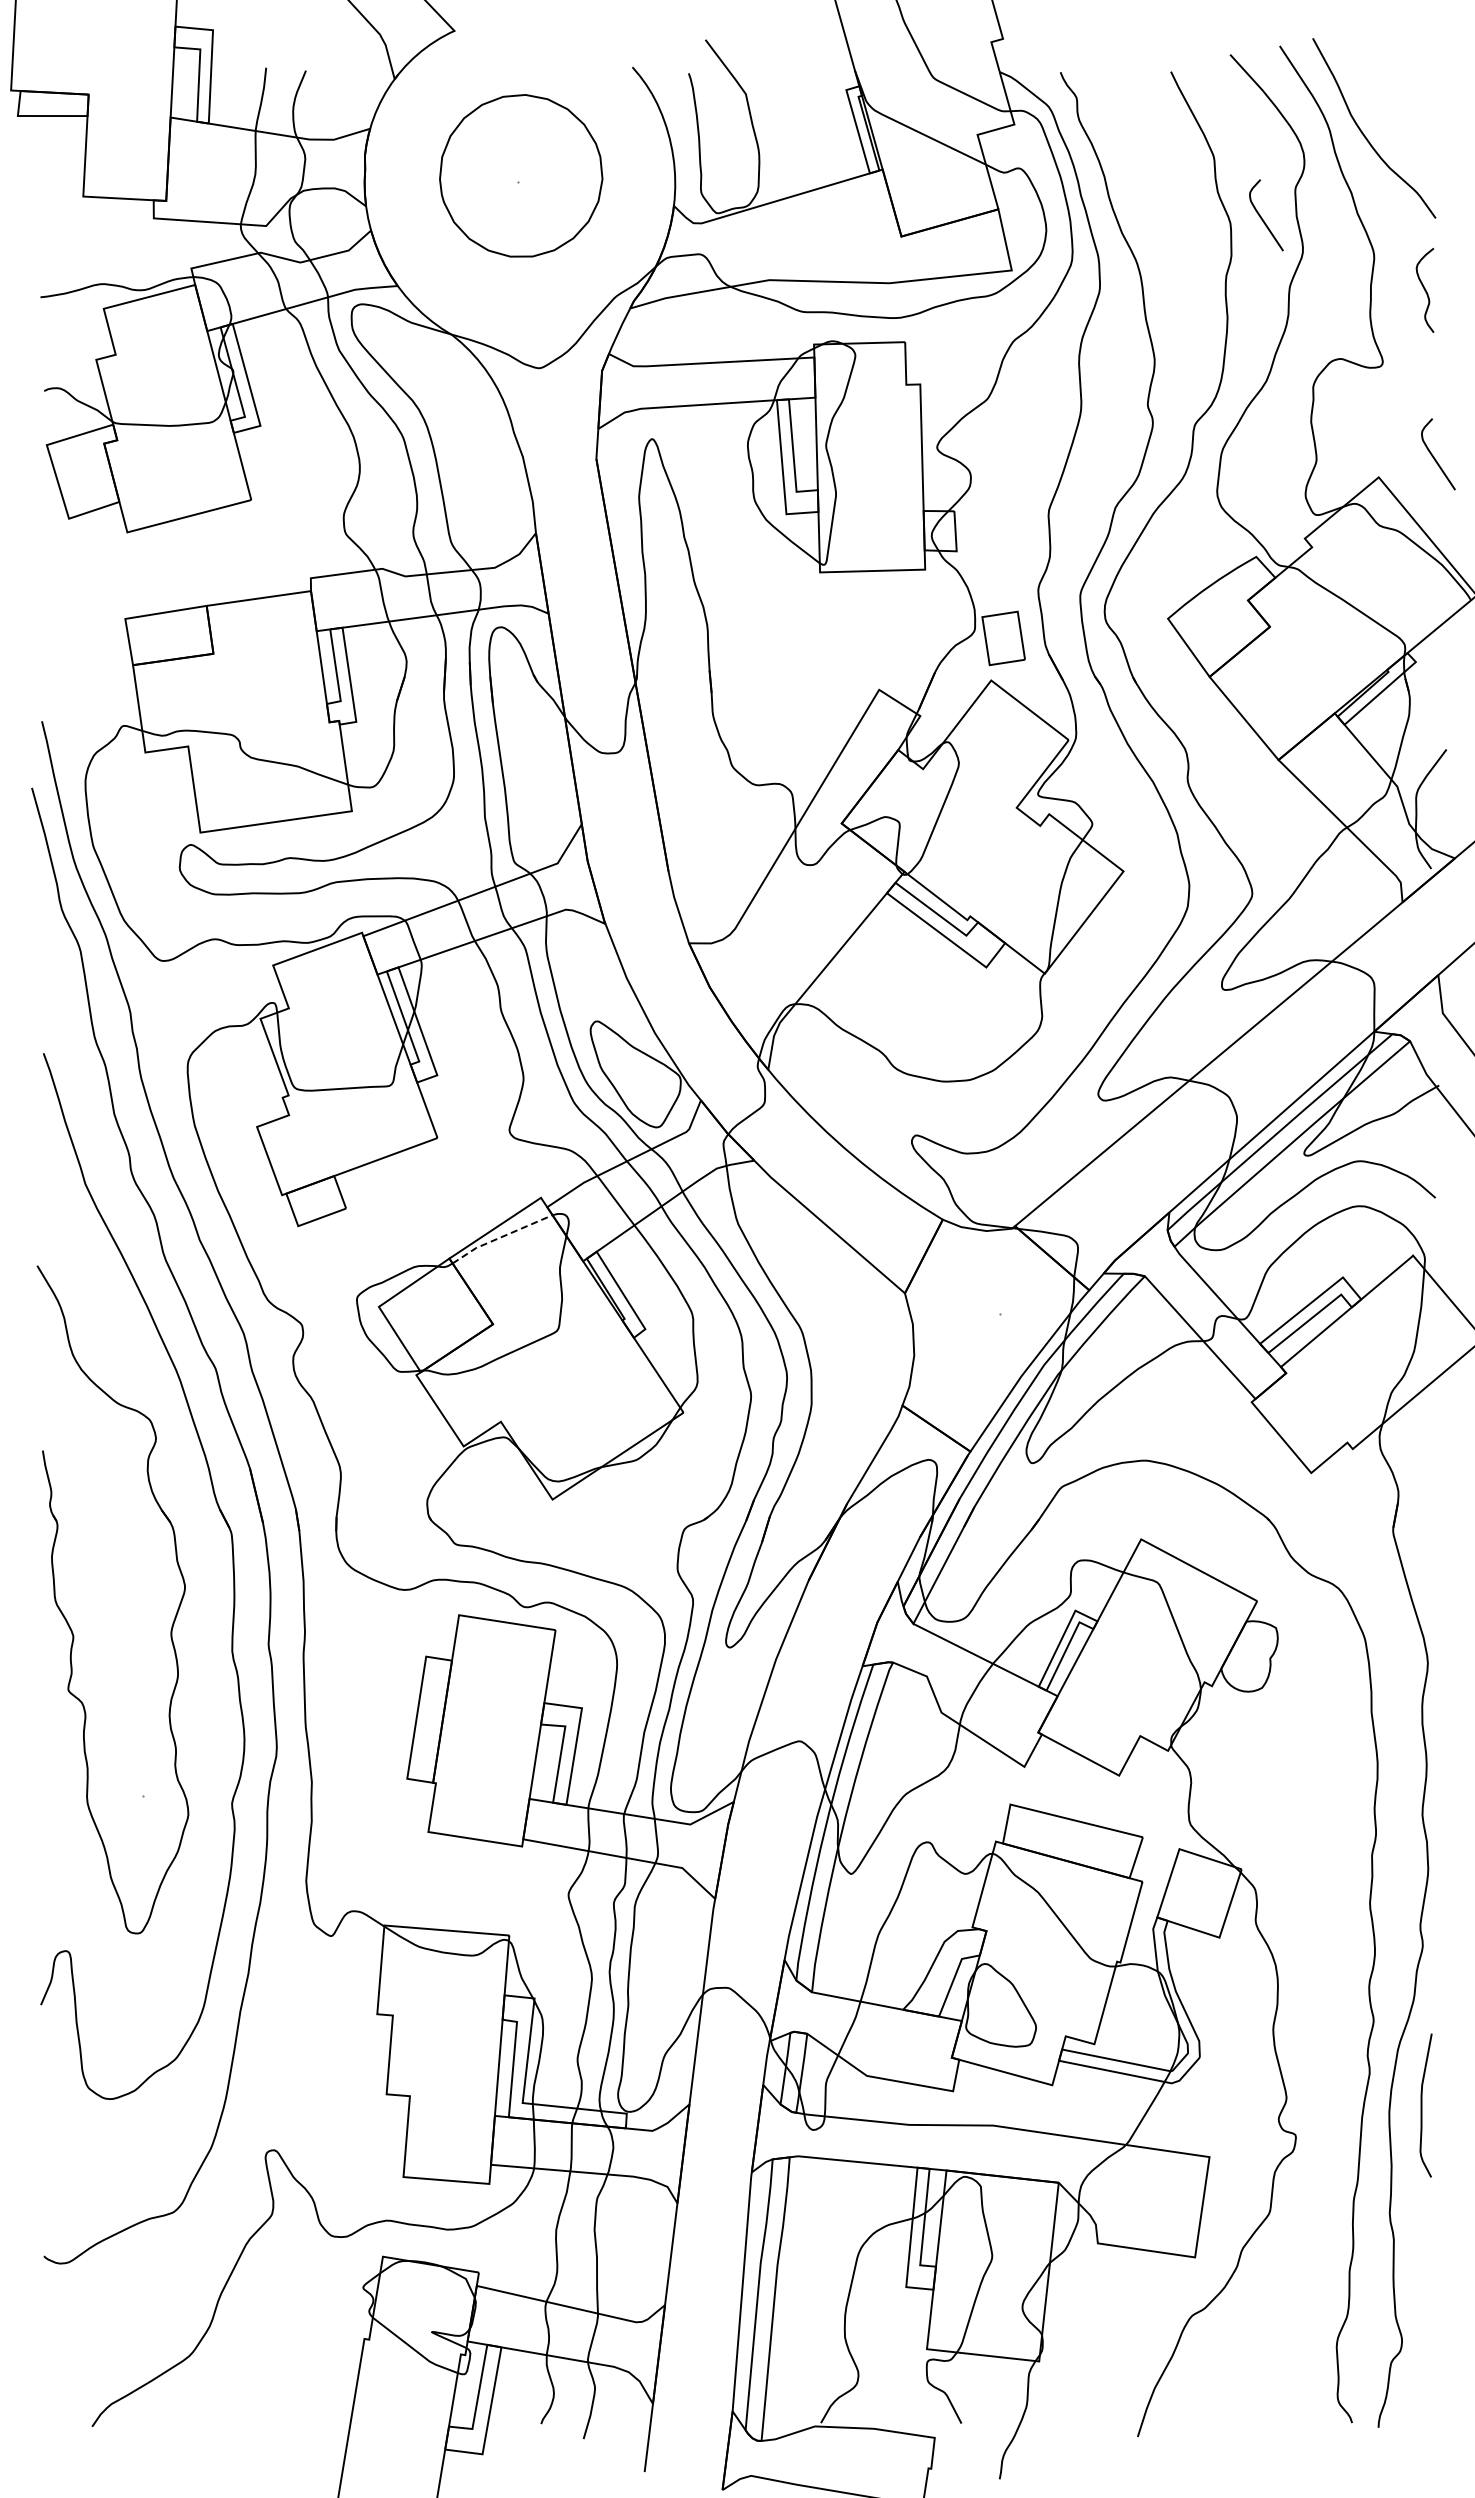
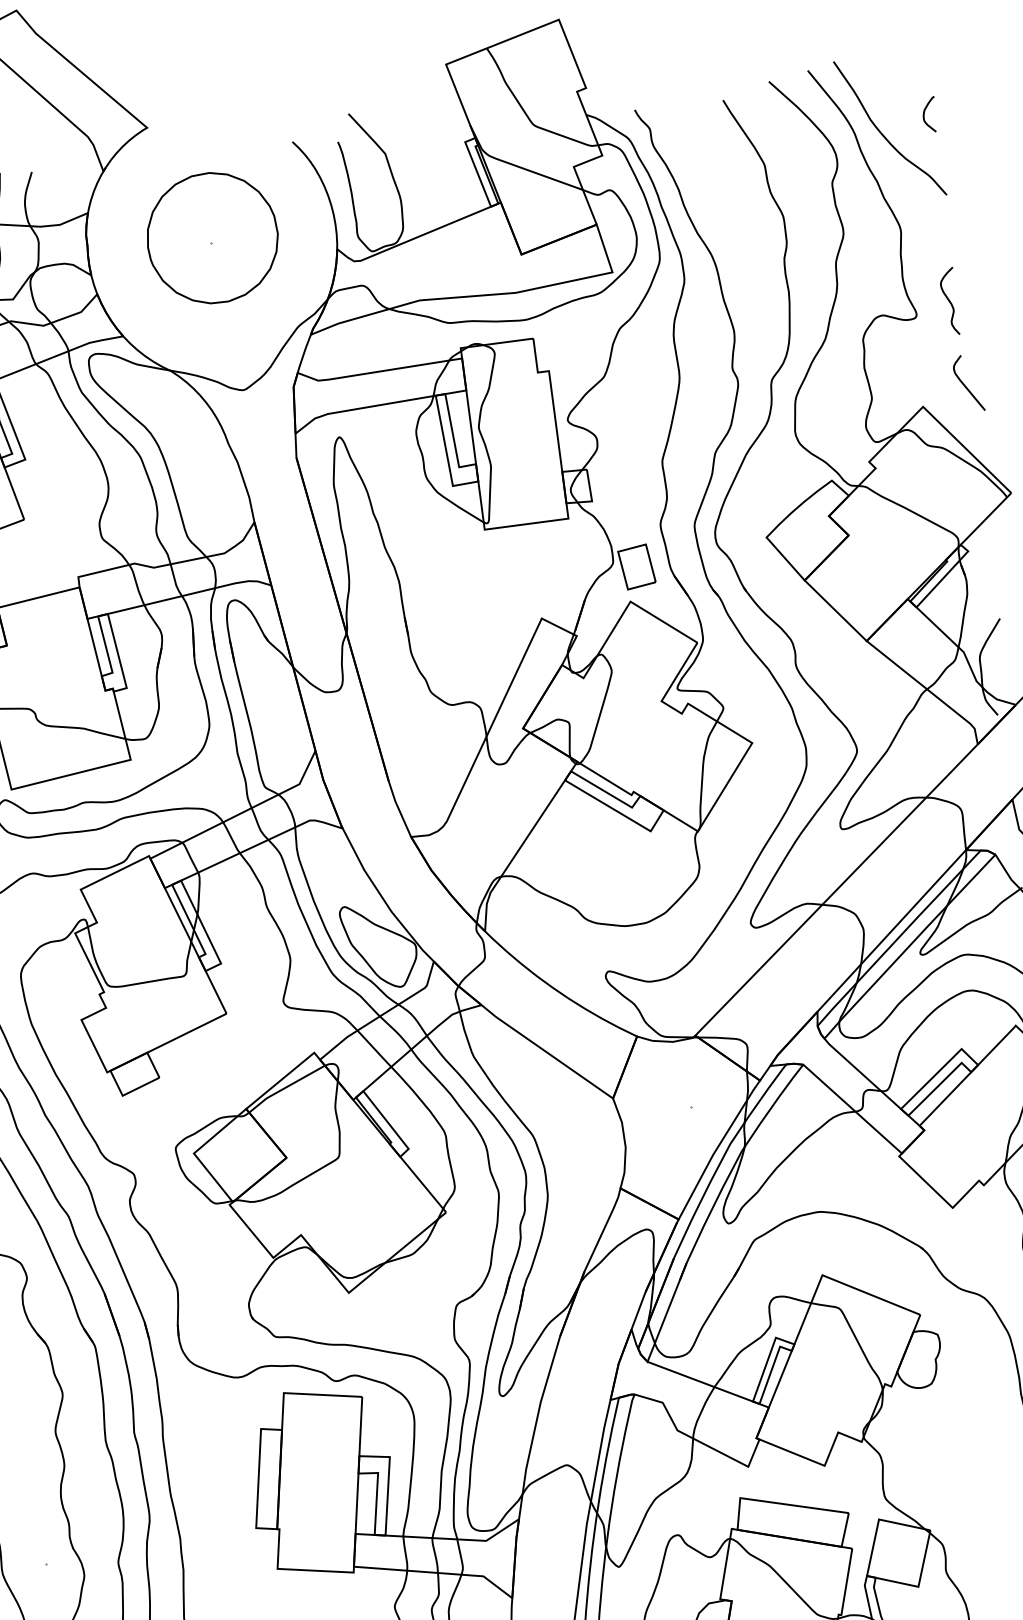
curve: (1419, 113) -> (925, 112), added
curve: (1262, 217) -> (808, 209), removed
curve: (1424, 290) -> (948, 301), moved
line: (500, 1237) -> (285, 1087), dashed -> solid

